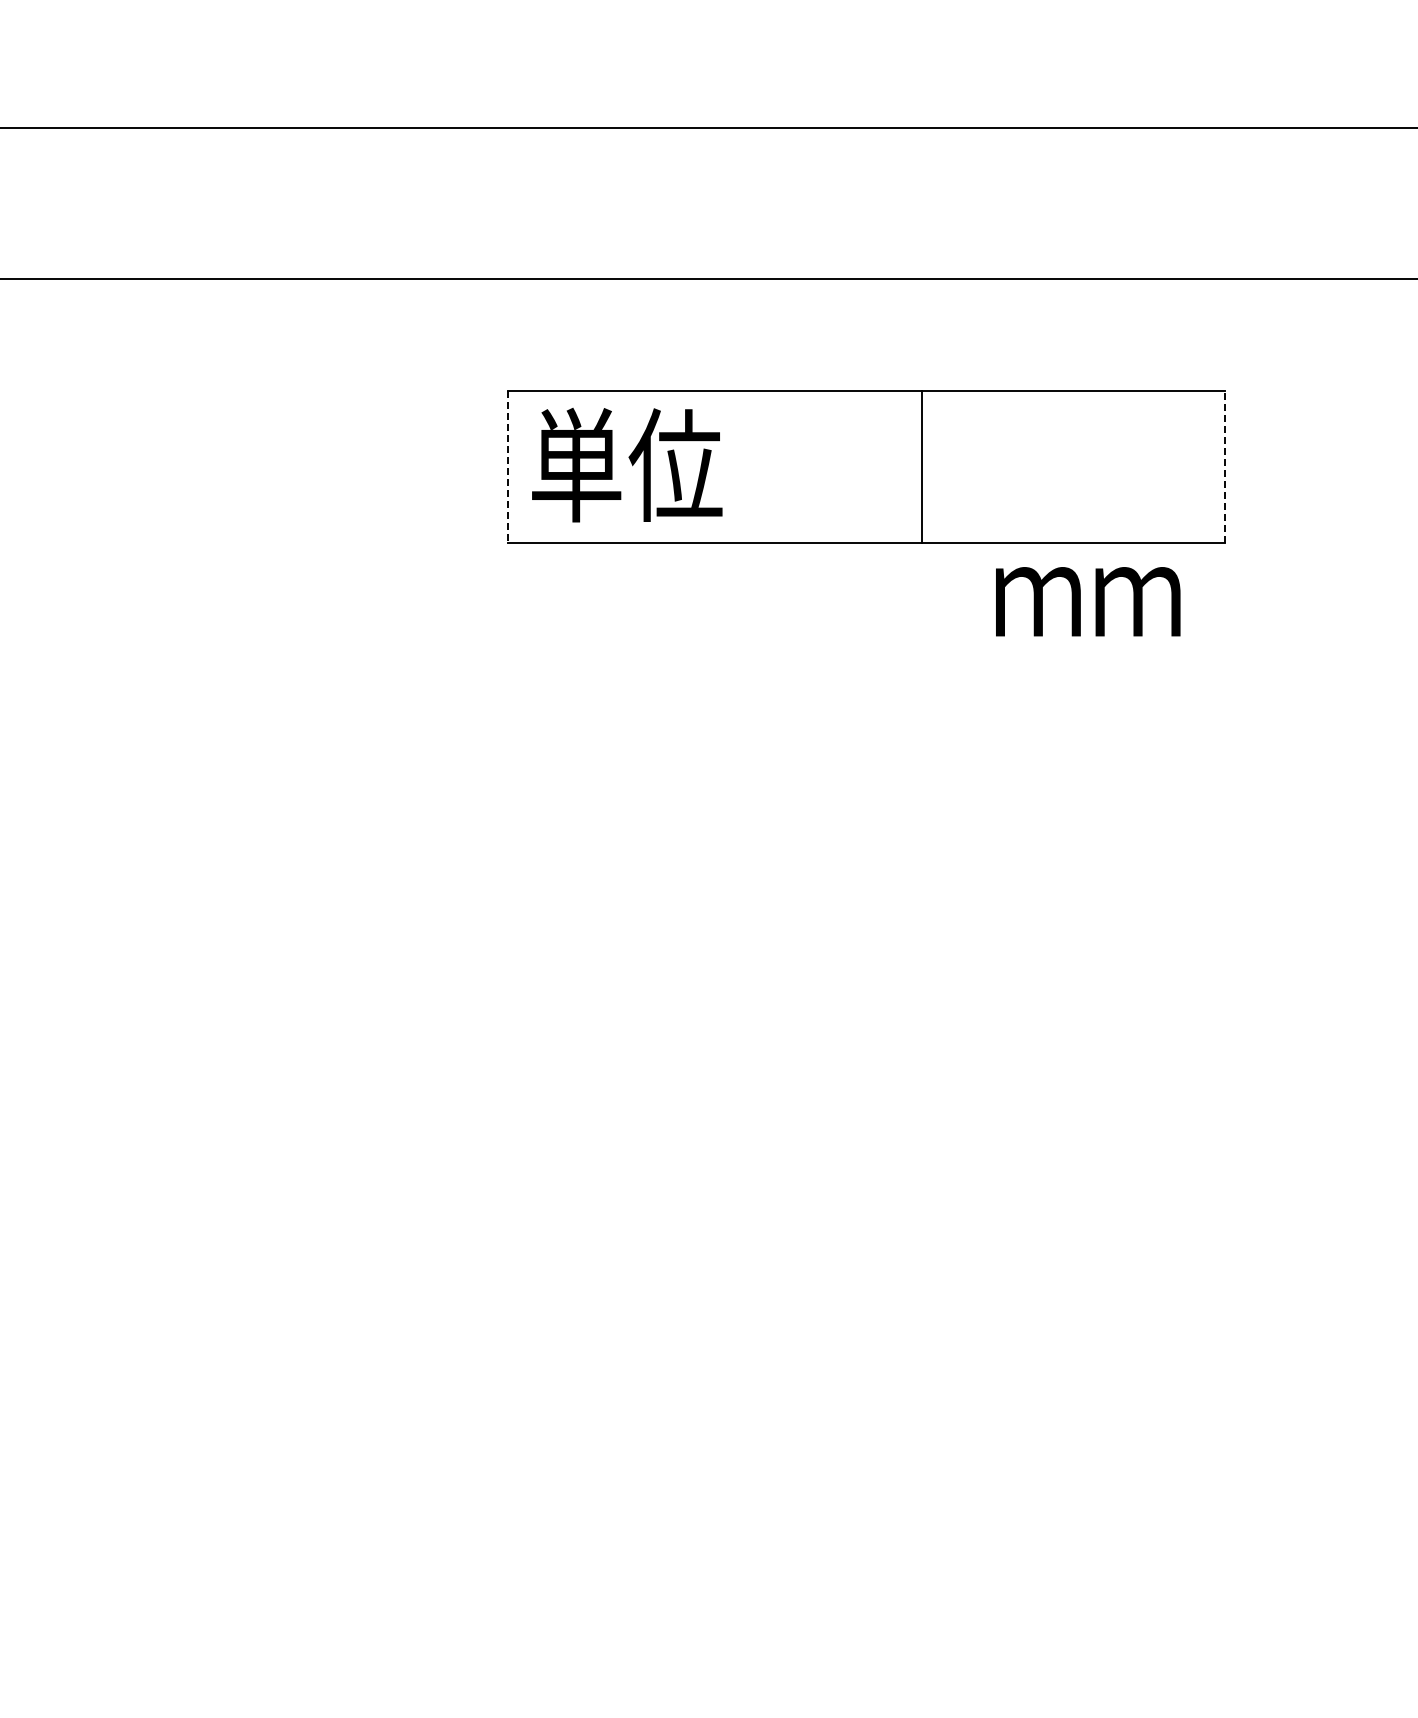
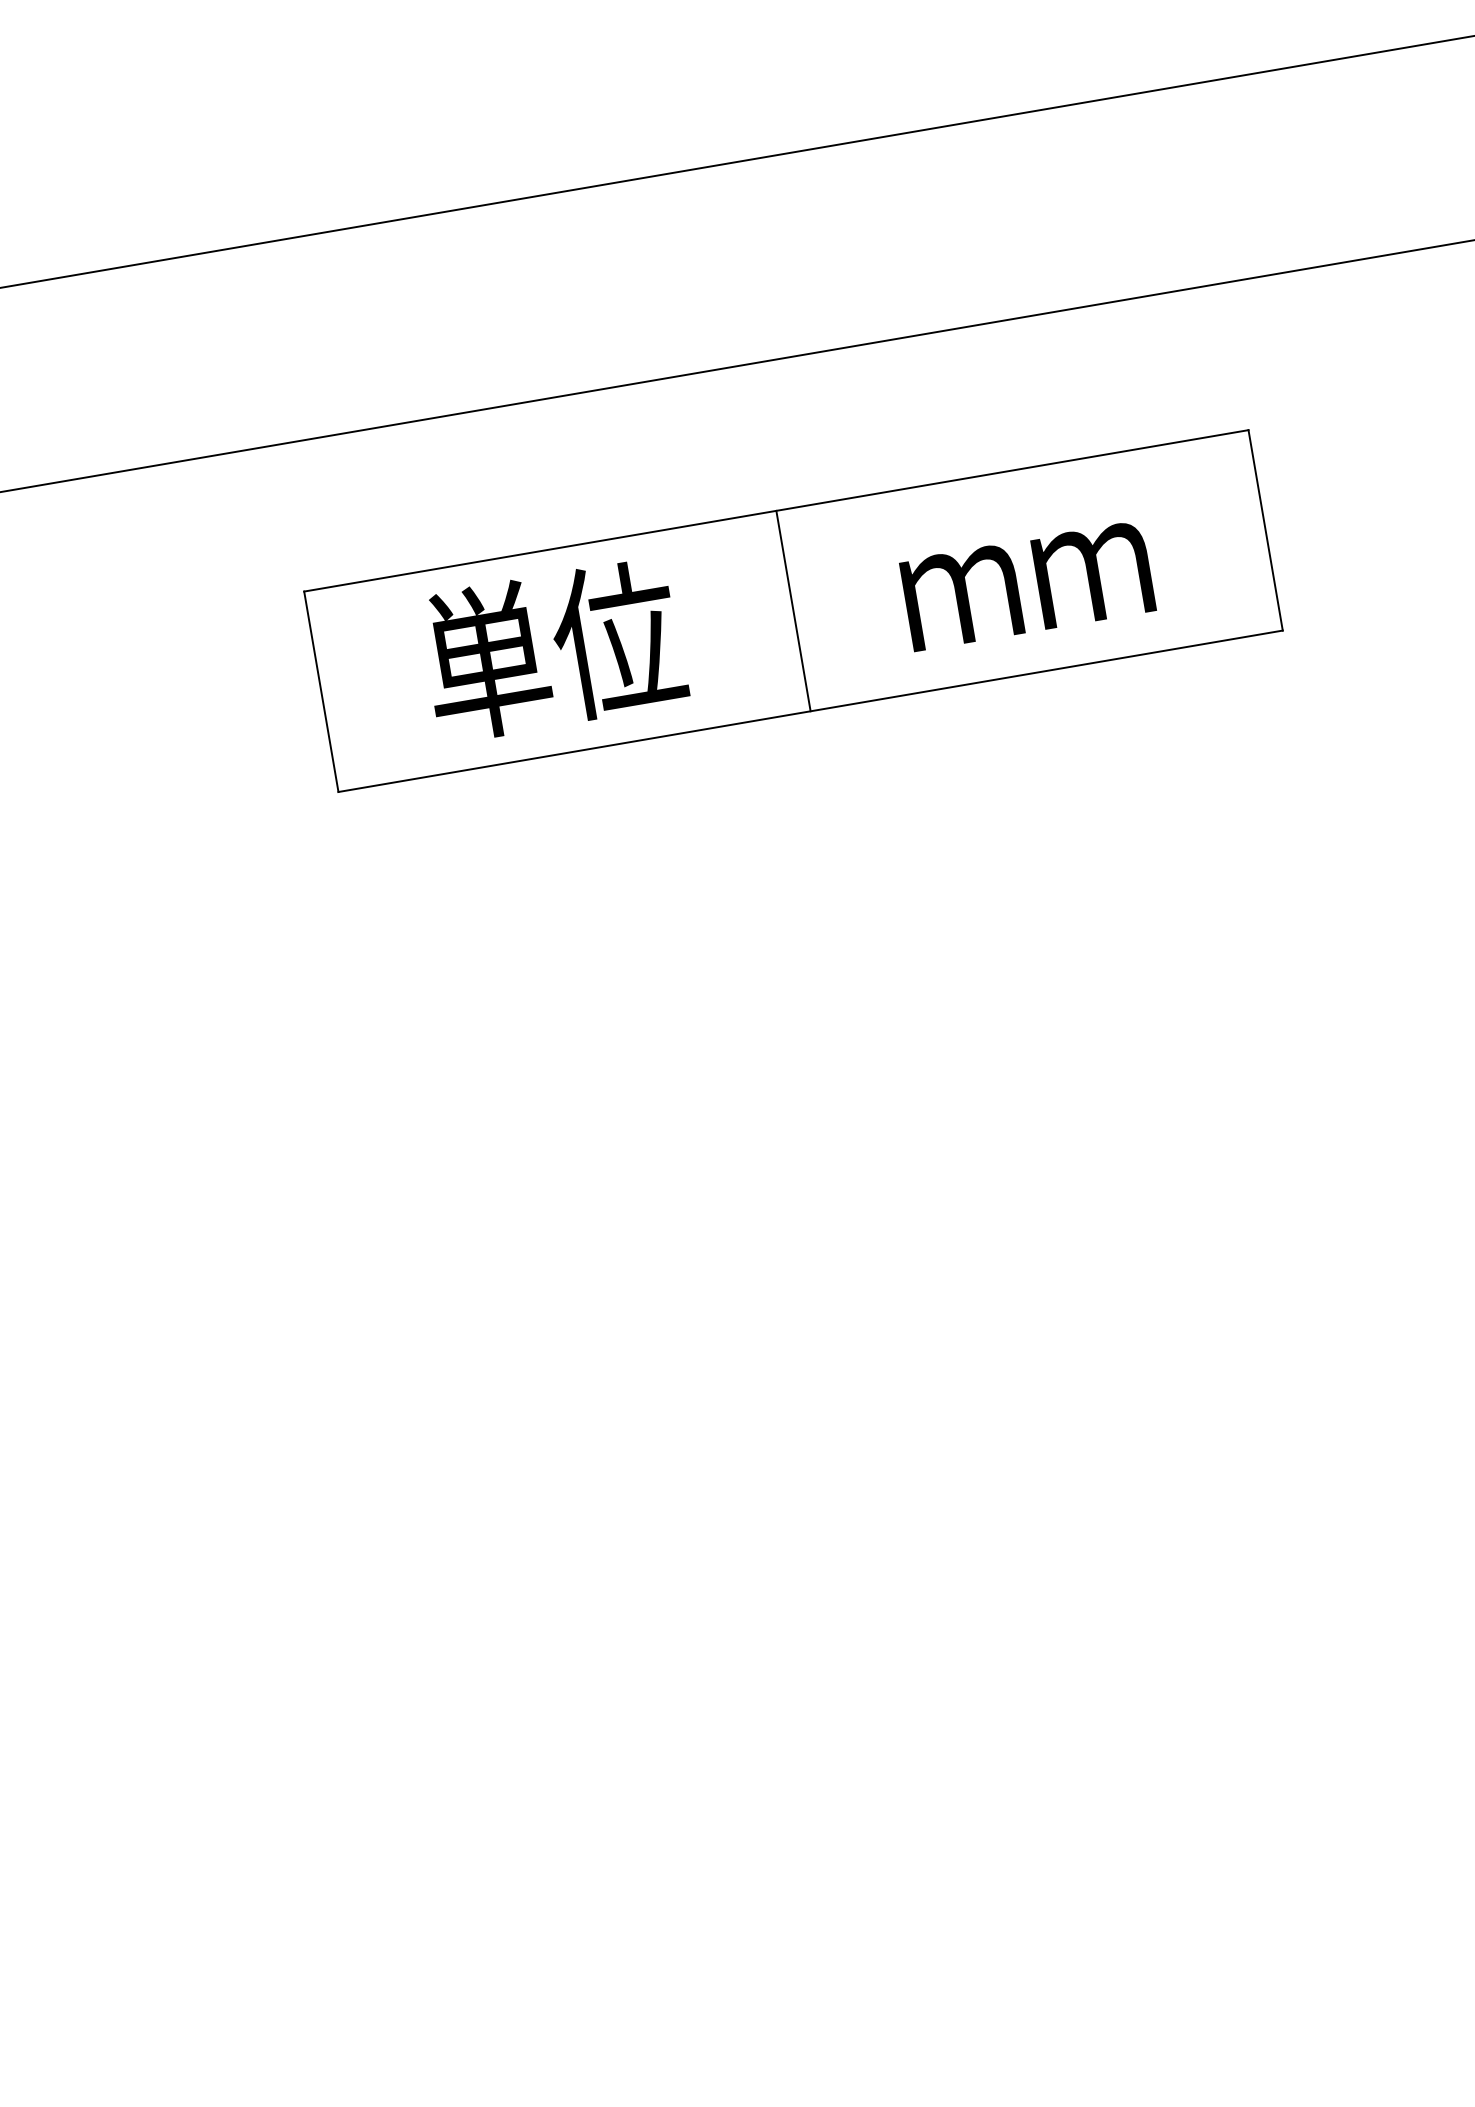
text: (627, 465) -> (554, 650), moved
line: (922, 466) -> (793, 610), moved
line: (1224, 466) -> (1265, 530), dashed -> solid
line: (507, 467) -> (321, 692), dashed -> solid
text: (1088, 601) -> (1028, 585), moved

